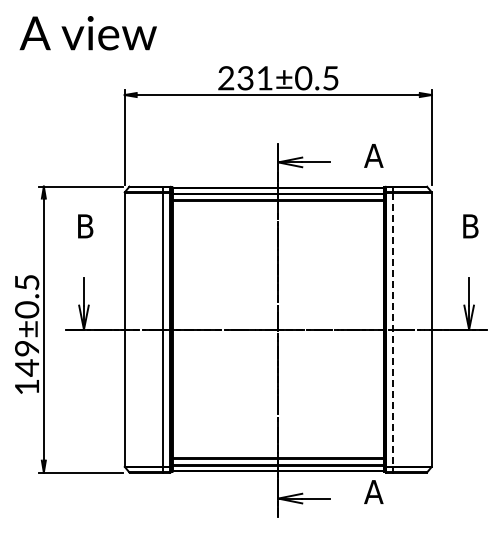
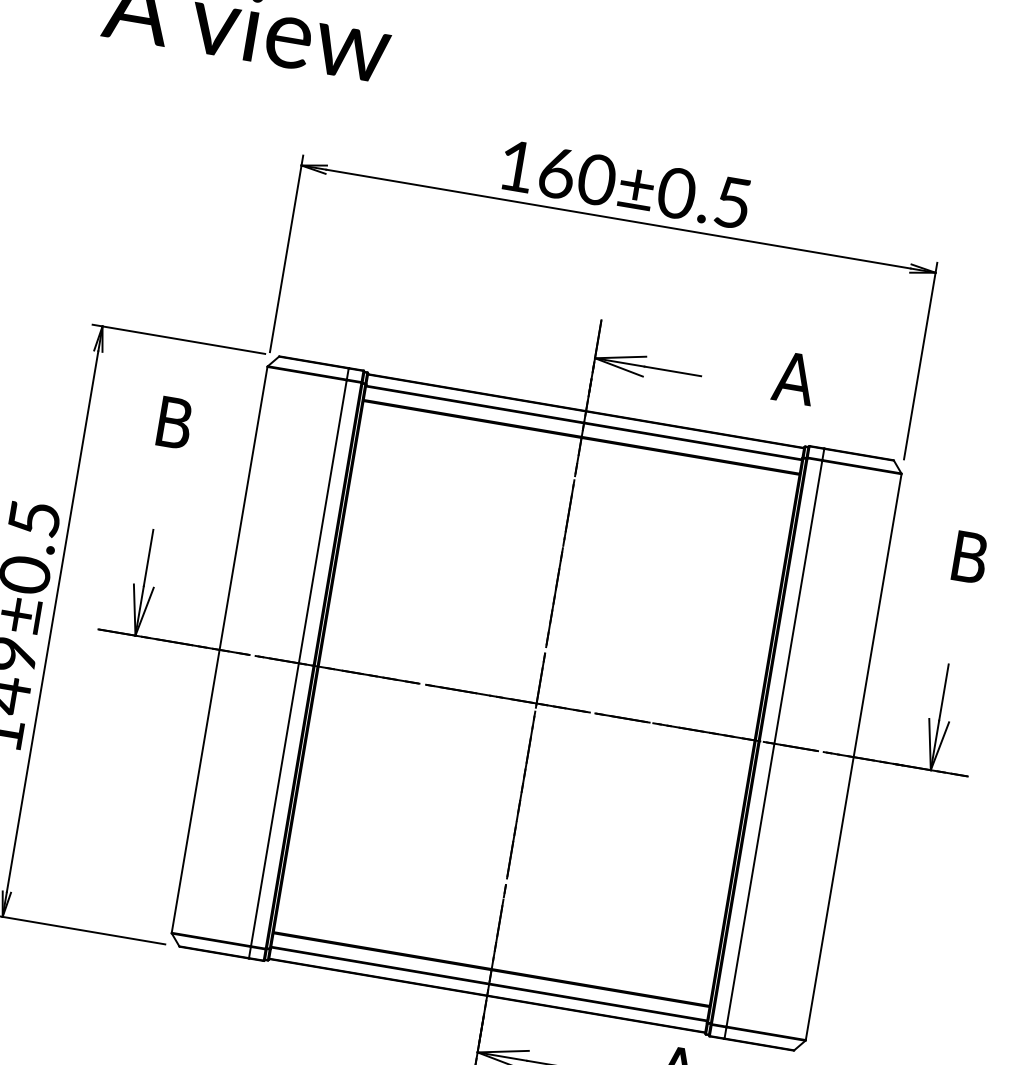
text: (245, 78) -> (556, 173), 231±0.5 -> 160±0.5
line: (393, 330) -> (774, 745), dashed -> solid

